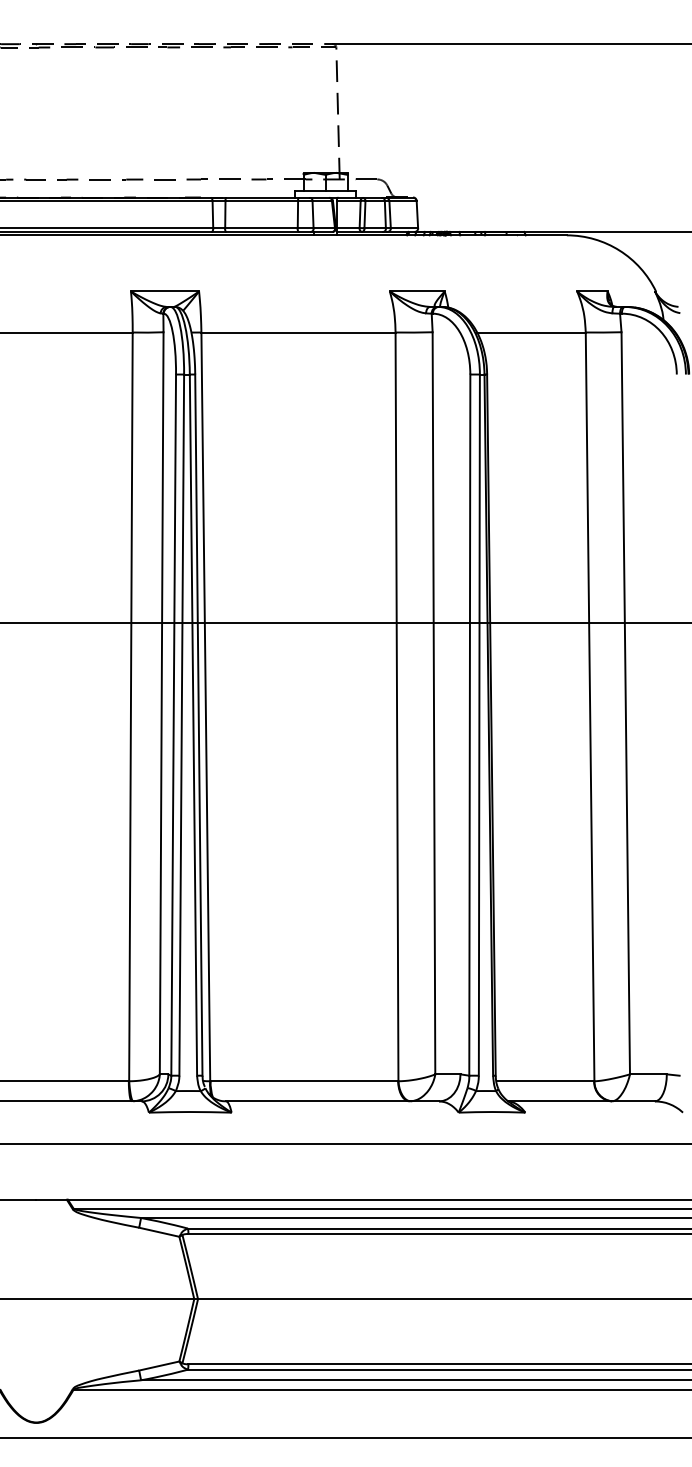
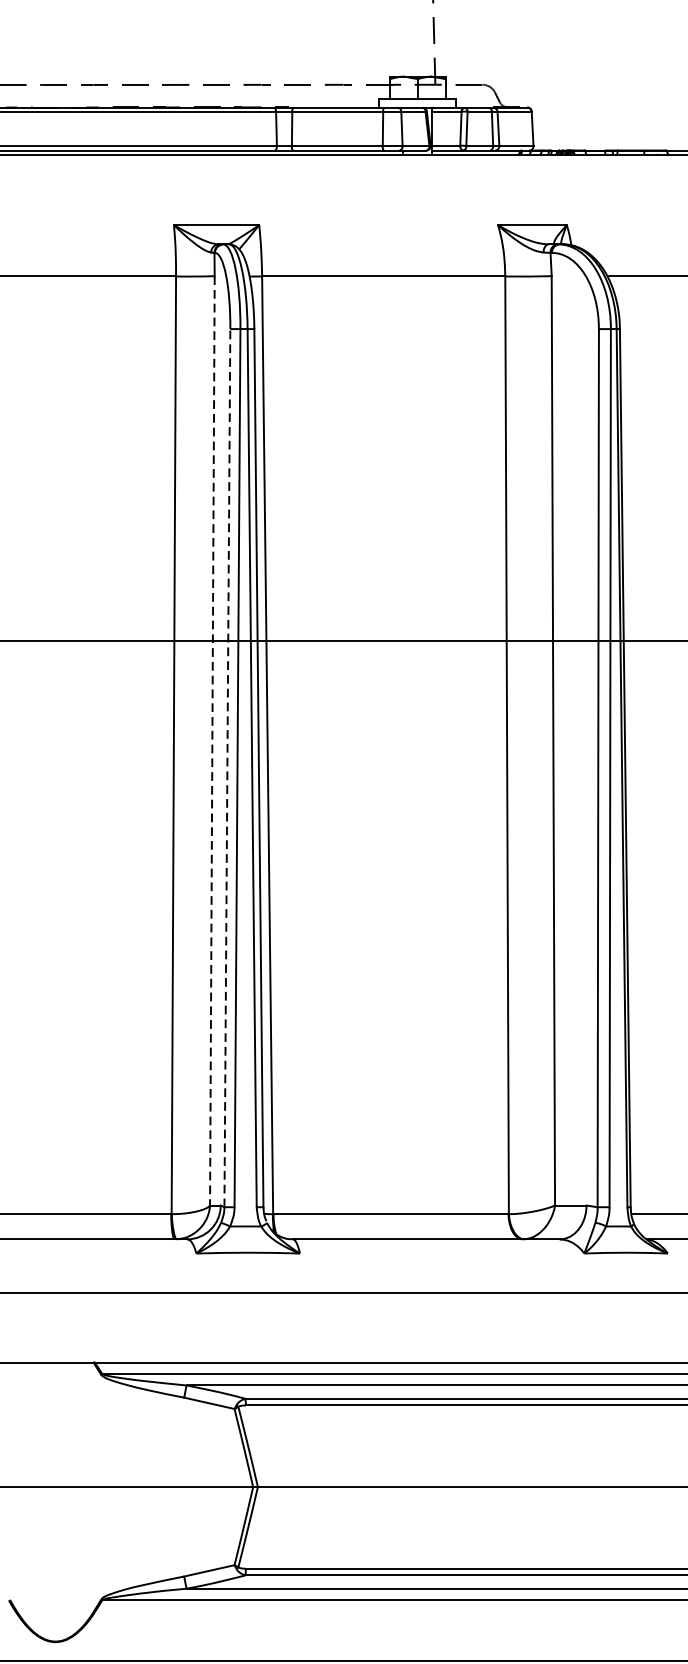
line: (161, 703) -> (212, 741), solid -> dashed
line: (173, 725) -> (227, 768), solid -> dashed

